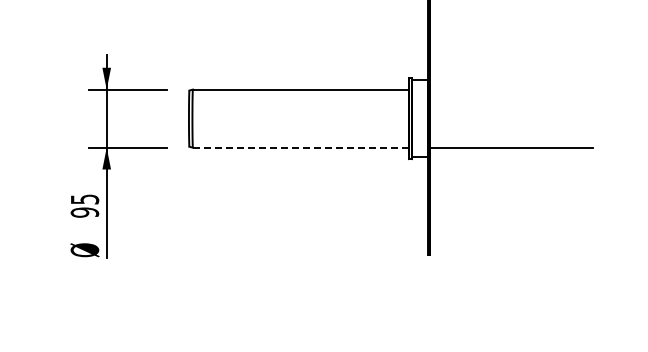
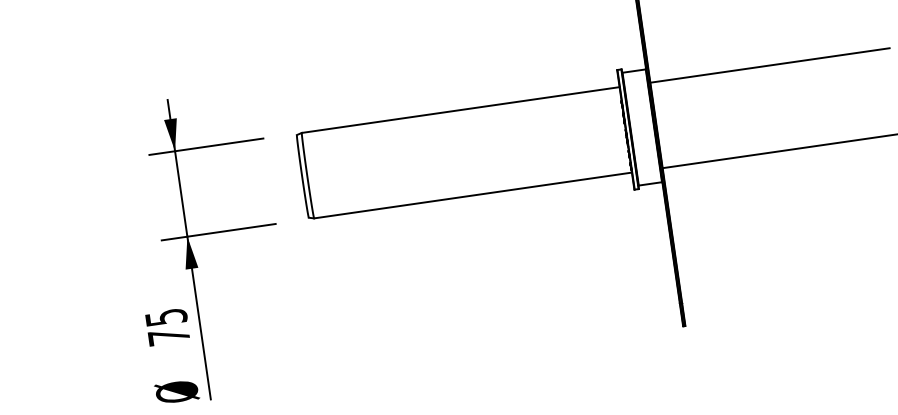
line: (510, 89) -> (768, 65), added
line: (301, 147) -> (473, 195), dashed -> solid
text: (84, 212) -> (168, 336), 95 -> 75

